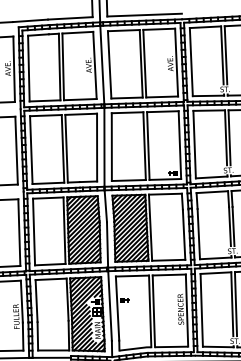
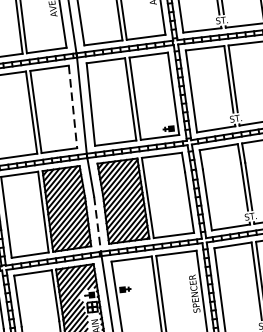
line: (97, 147) -> (73, 106), solid -> dashed
line: (107, 245) -> (97, 224), solid -> dashed

